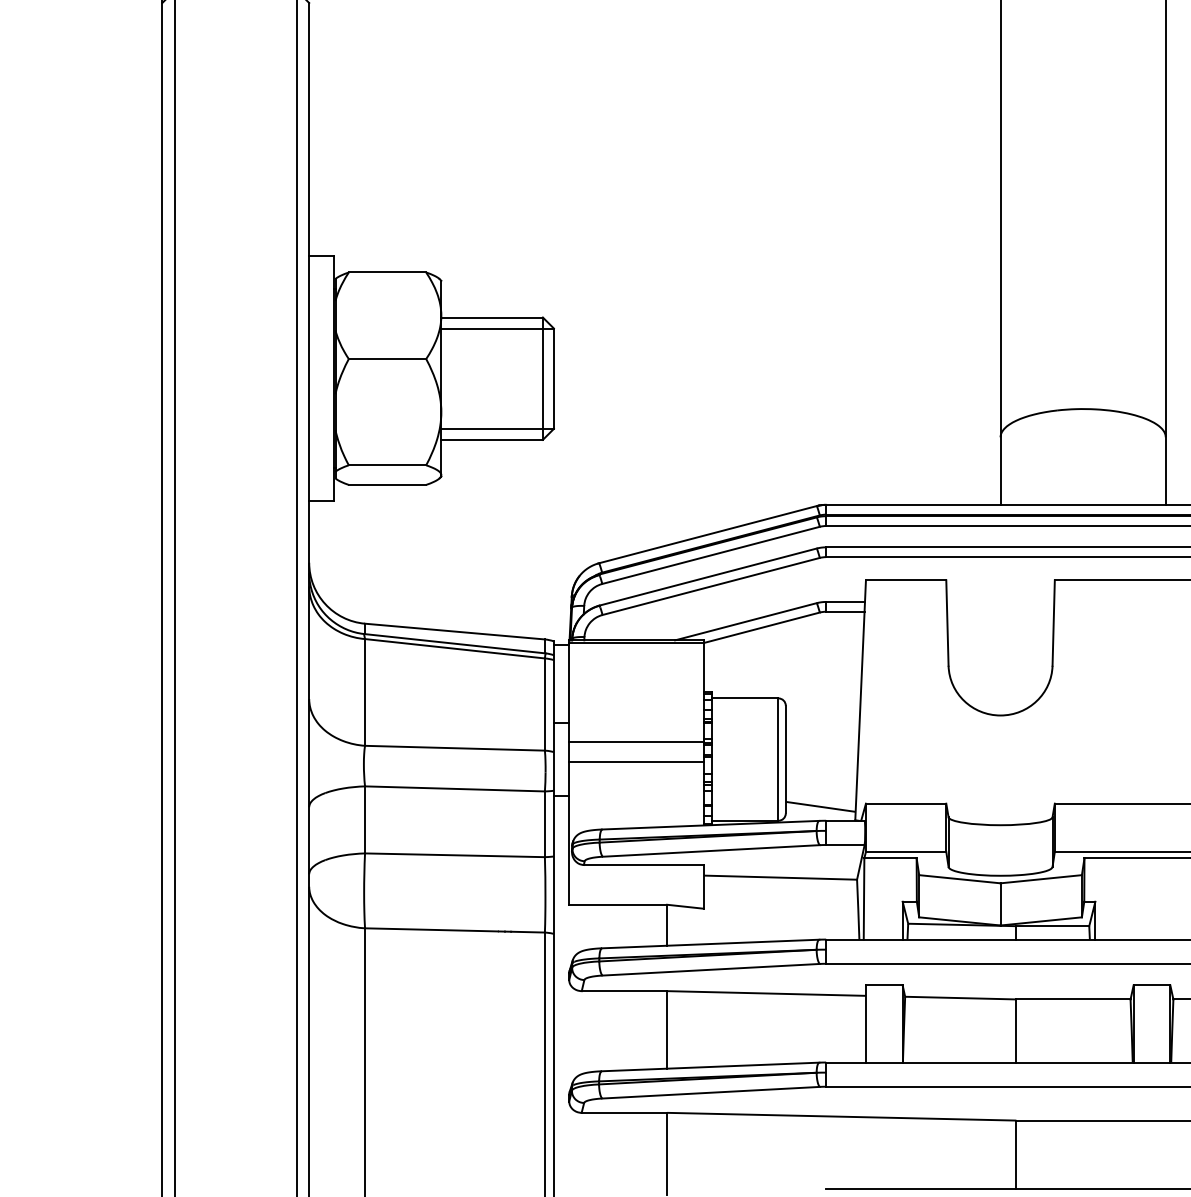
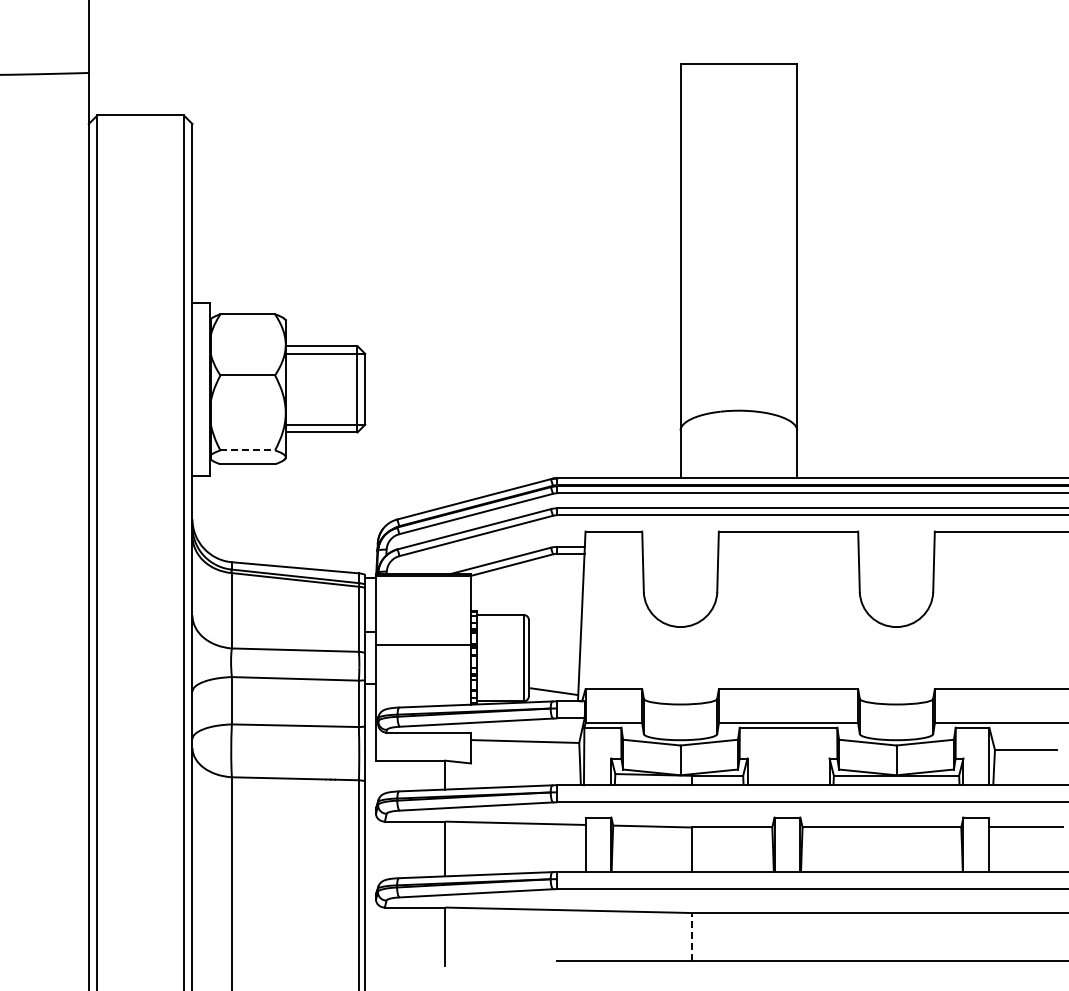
line: (388, 465) -> (248, 450), solid -> dashed
line: (636, 761) -> (423, 659), removed
line: (1016, 1153) -> (691, 936), solid -> dashed

